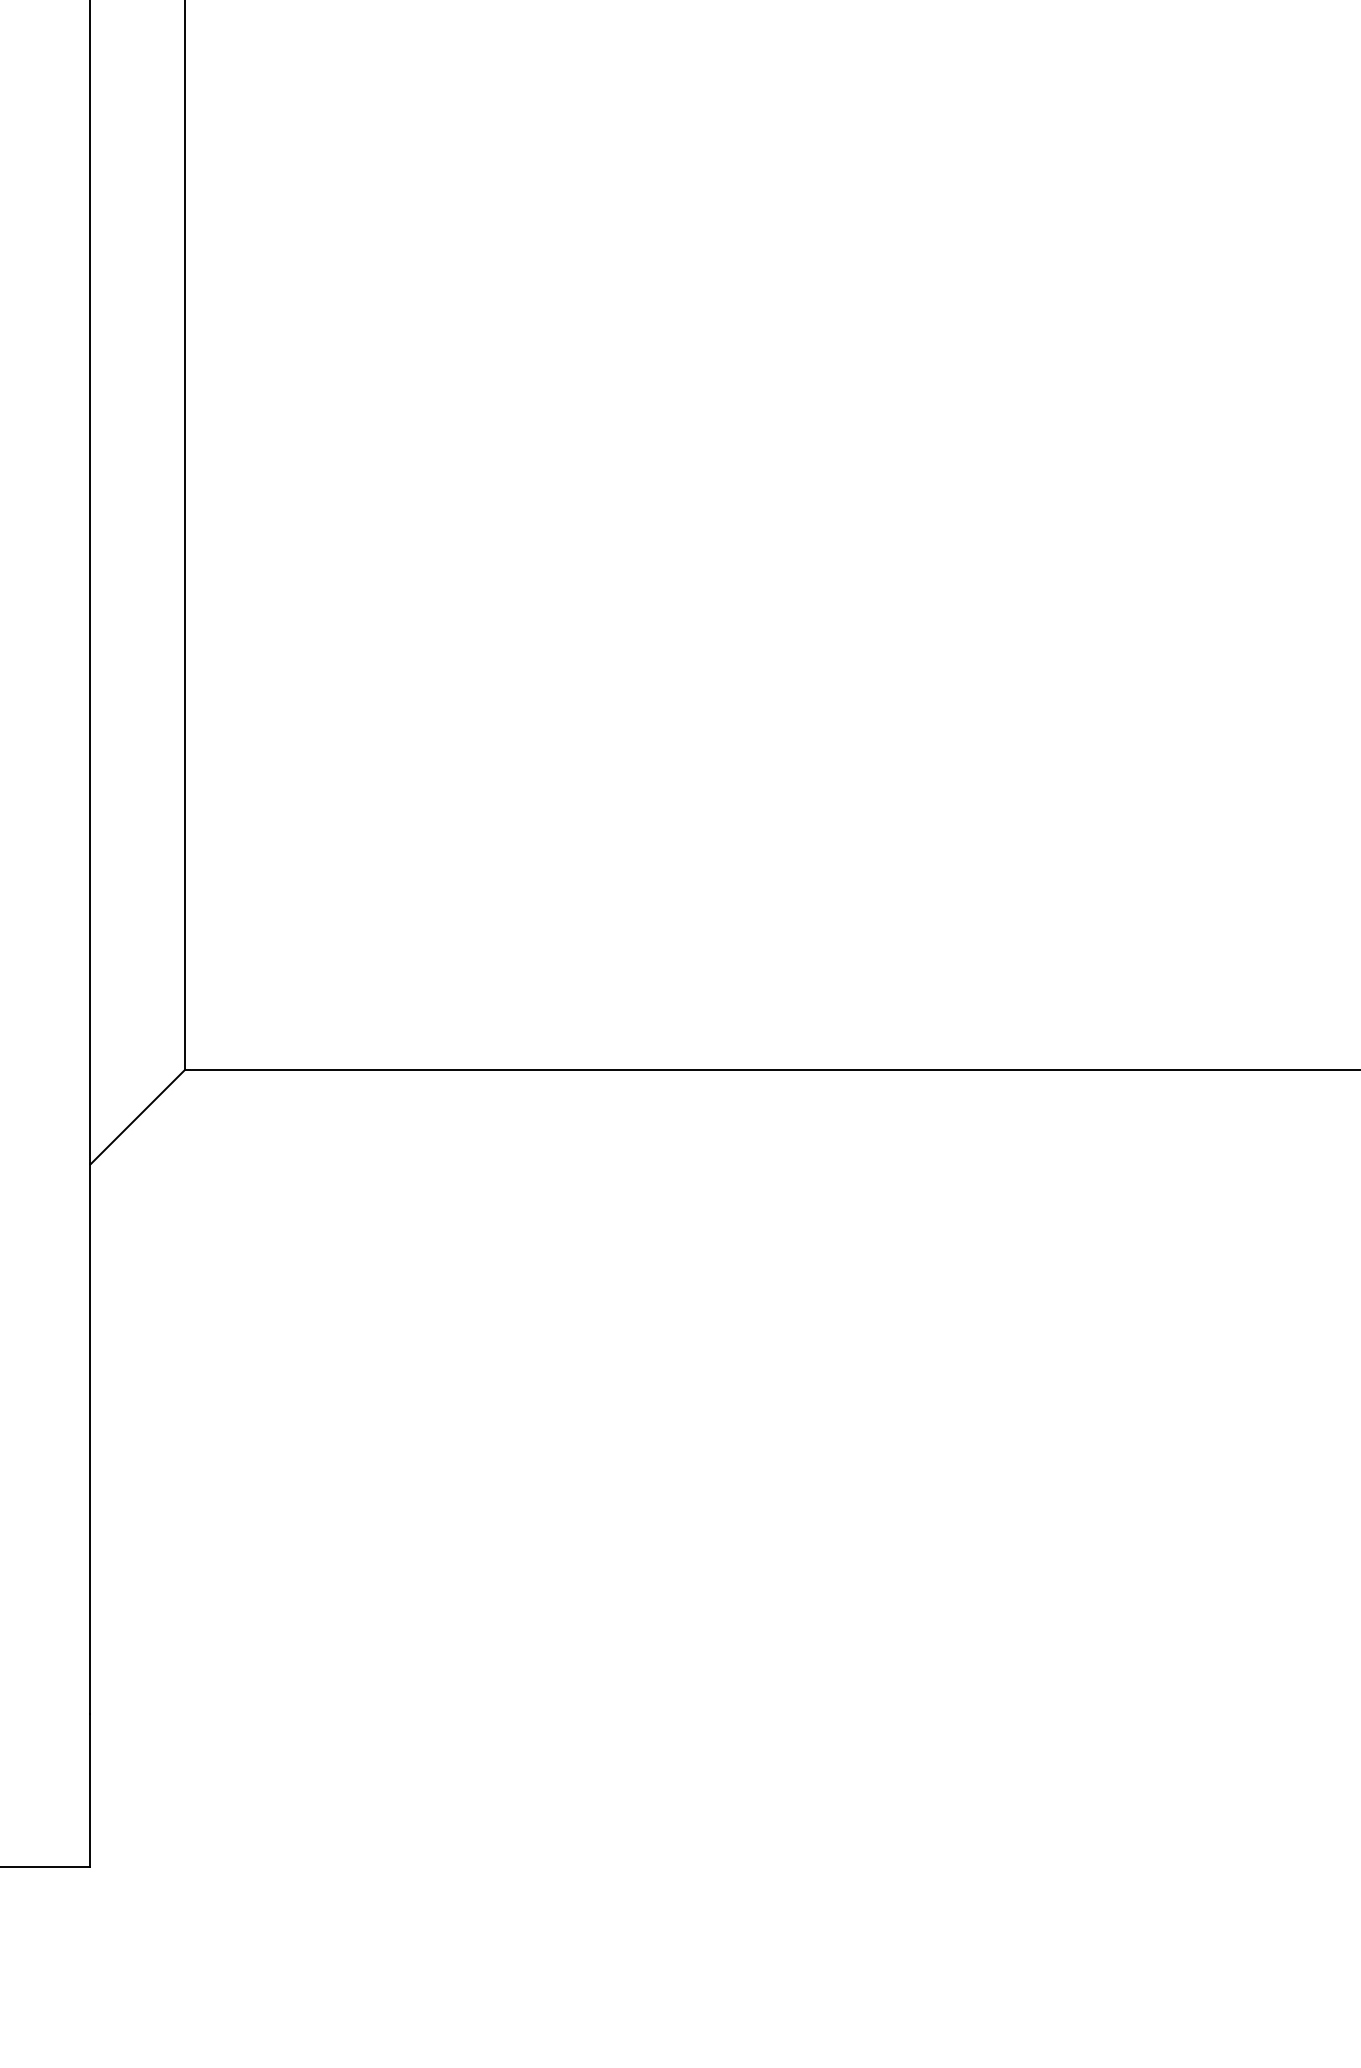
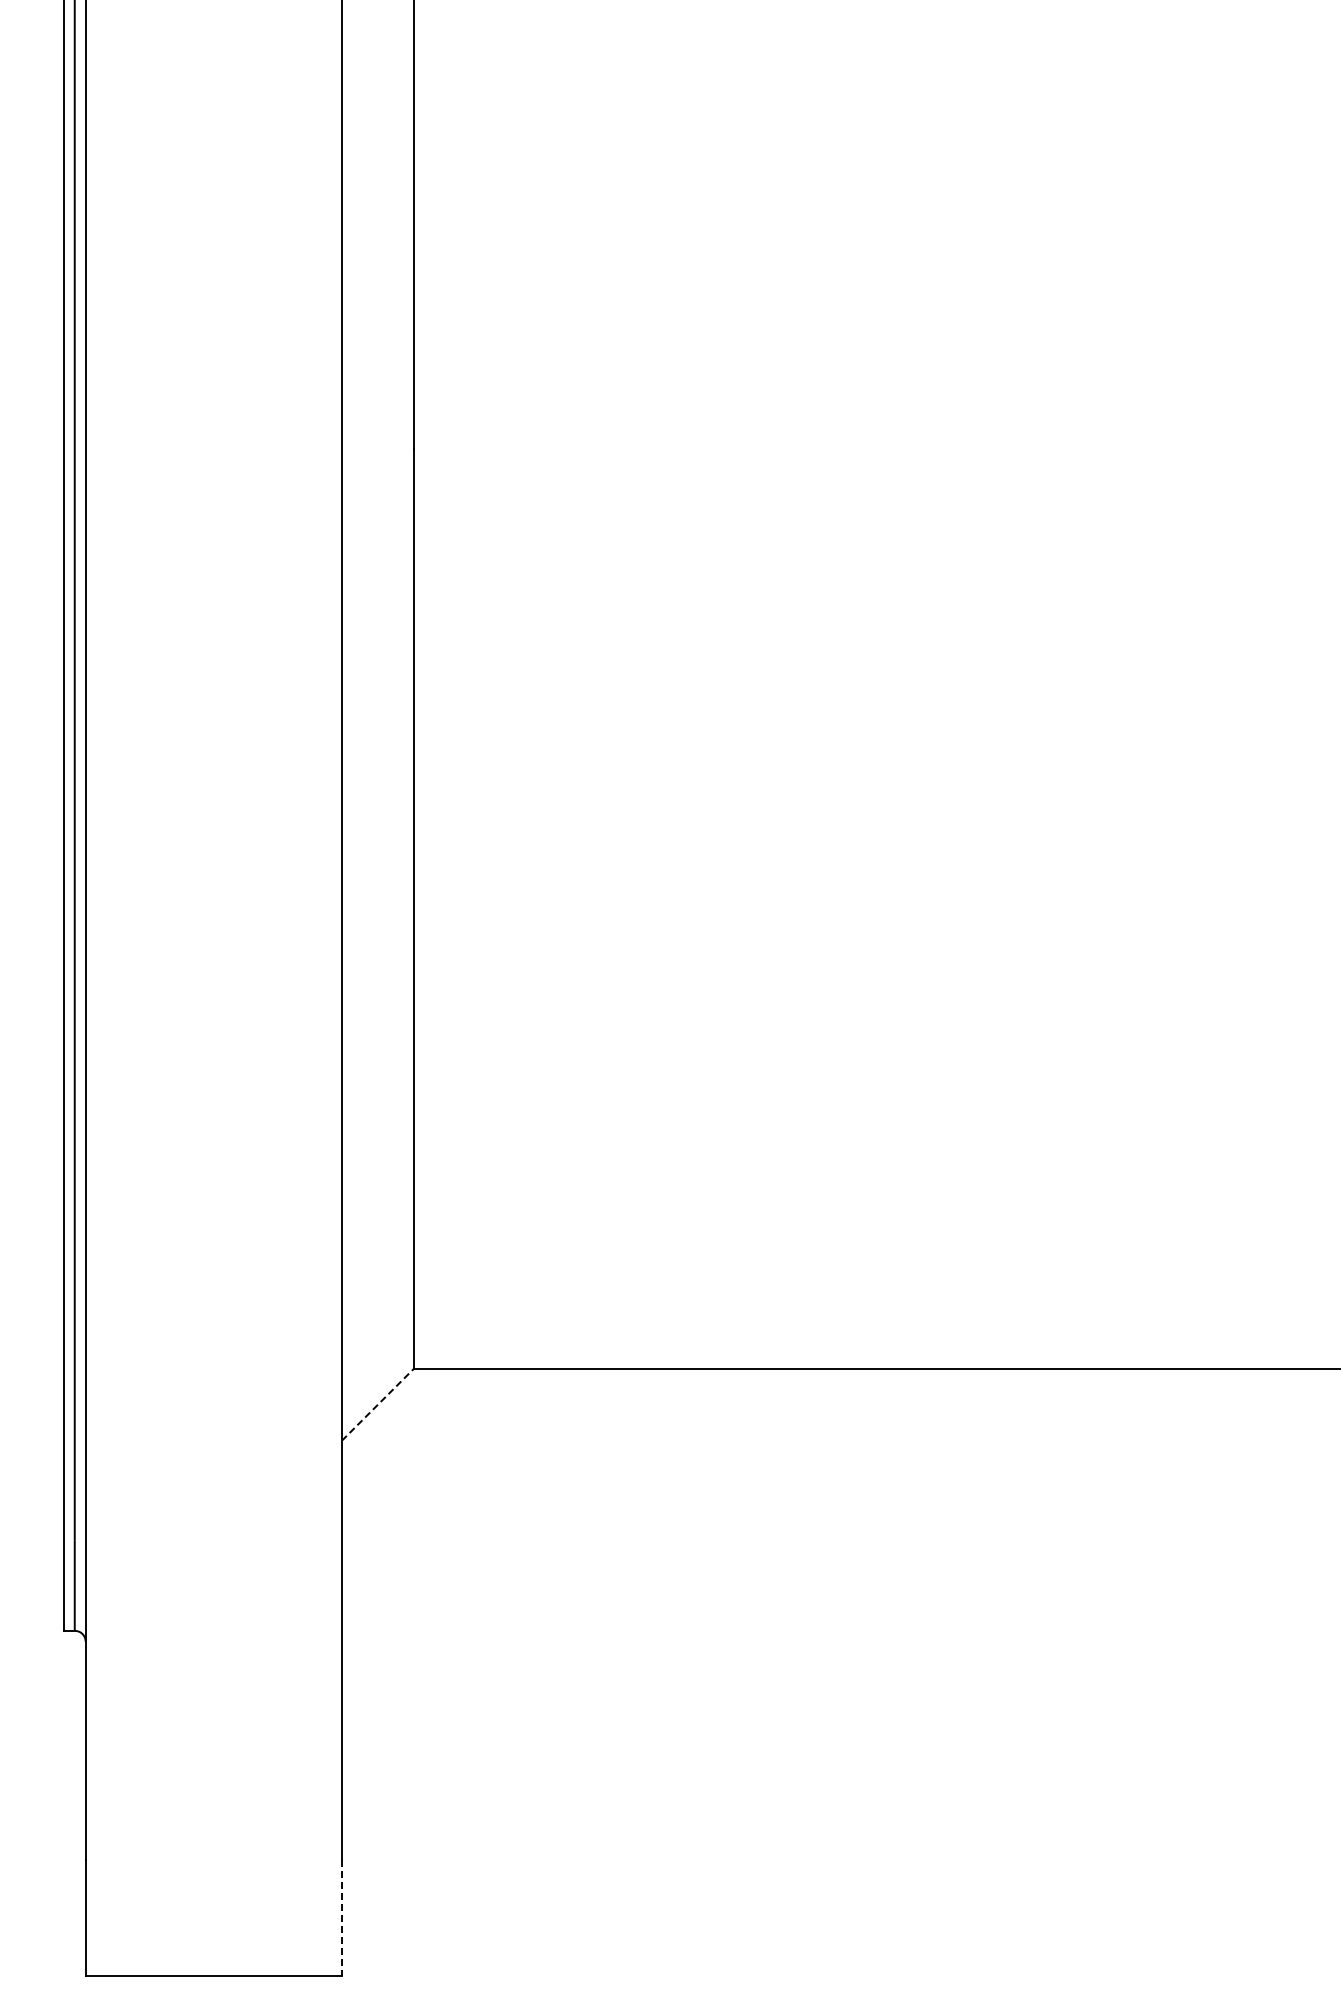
line: (138, 1116) -> (378, 1404), solid -> dashed
line: (89, 1791) -> (341, 1918), solid -> dashed

